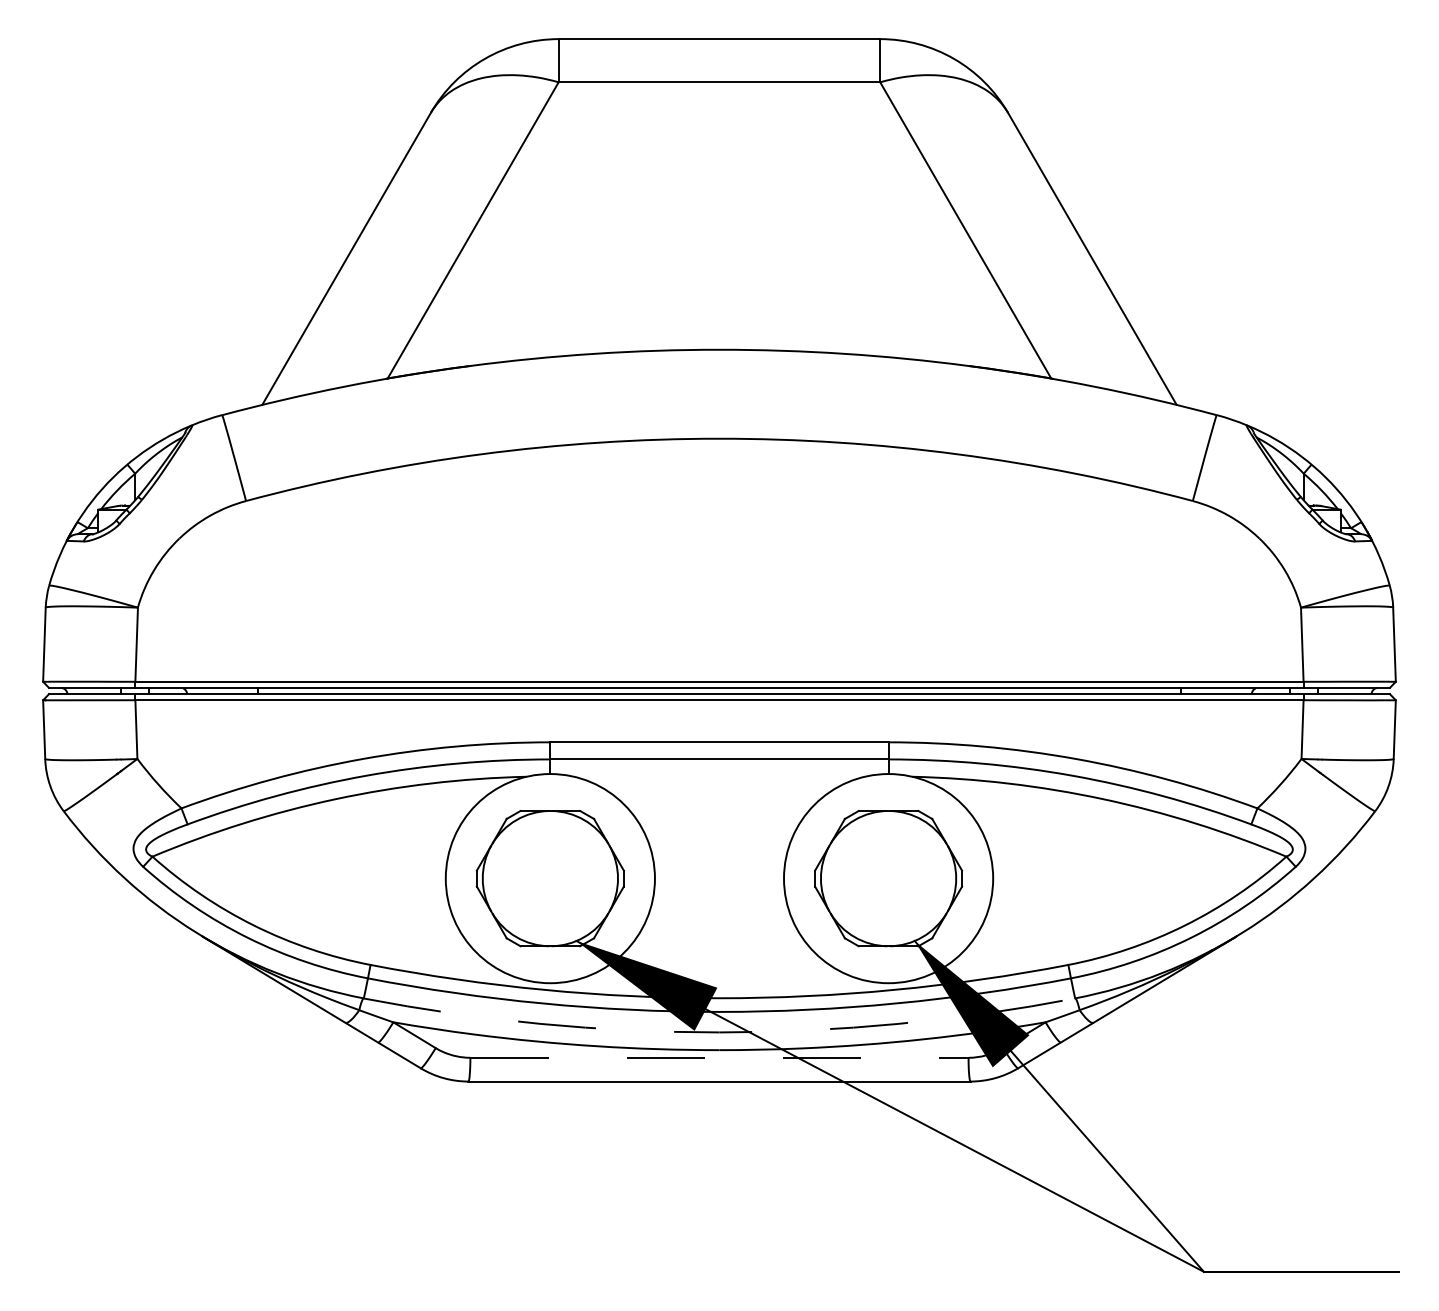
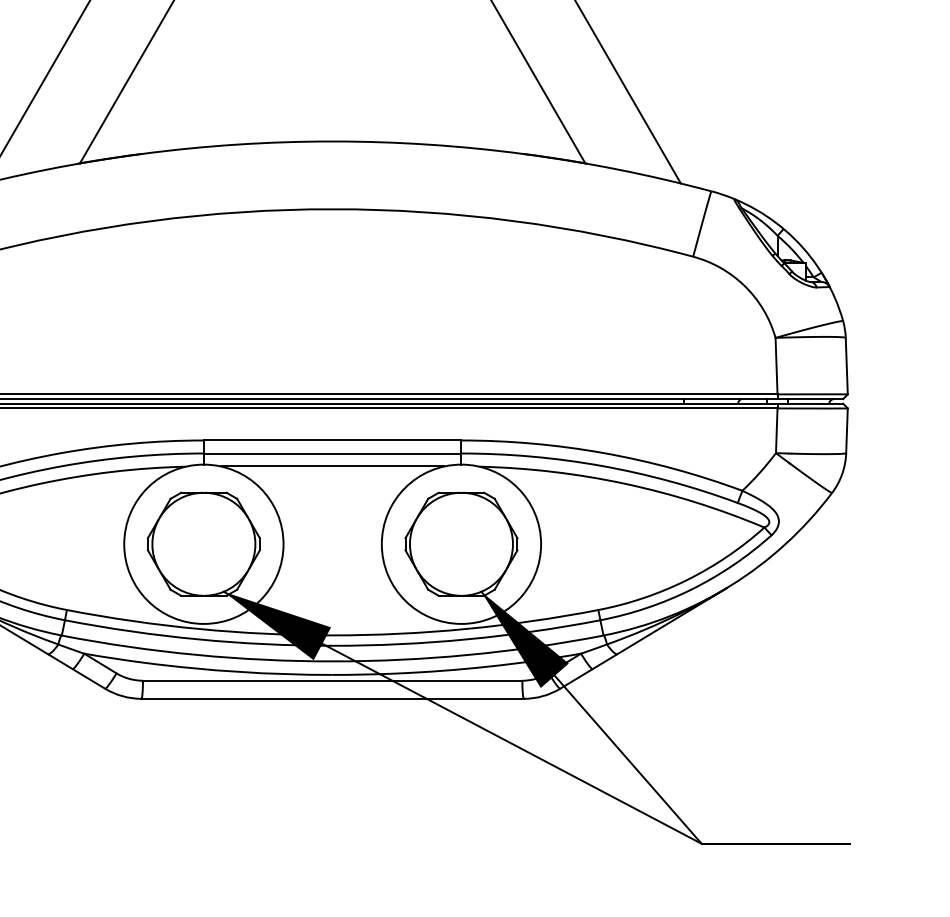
line: (719, 776) -> (332, 466), added
arc: (719, 1032) -> (332, 661), dashed -> solid
line: (719, 1057) -> (332, 680), dashed -> solid

